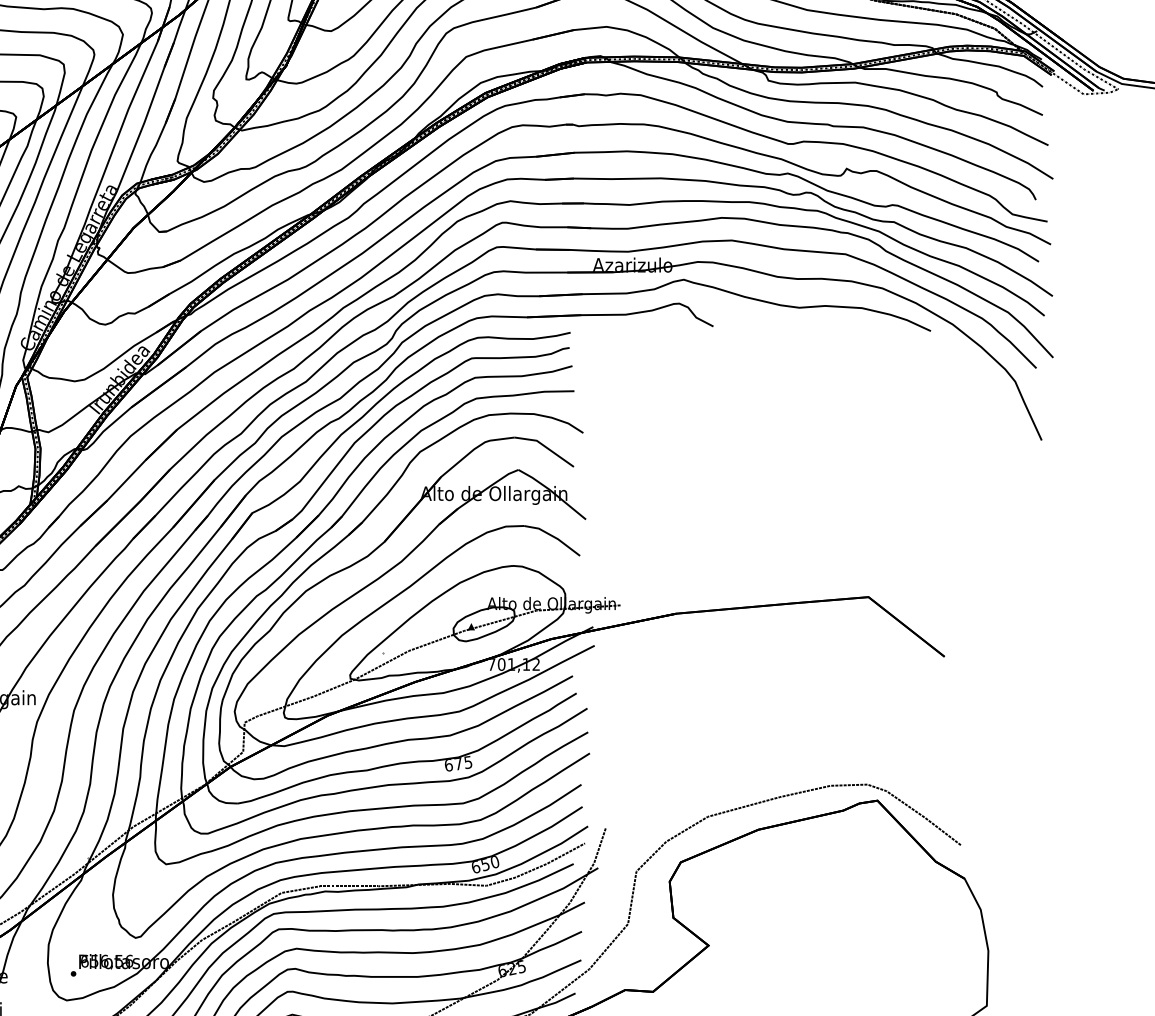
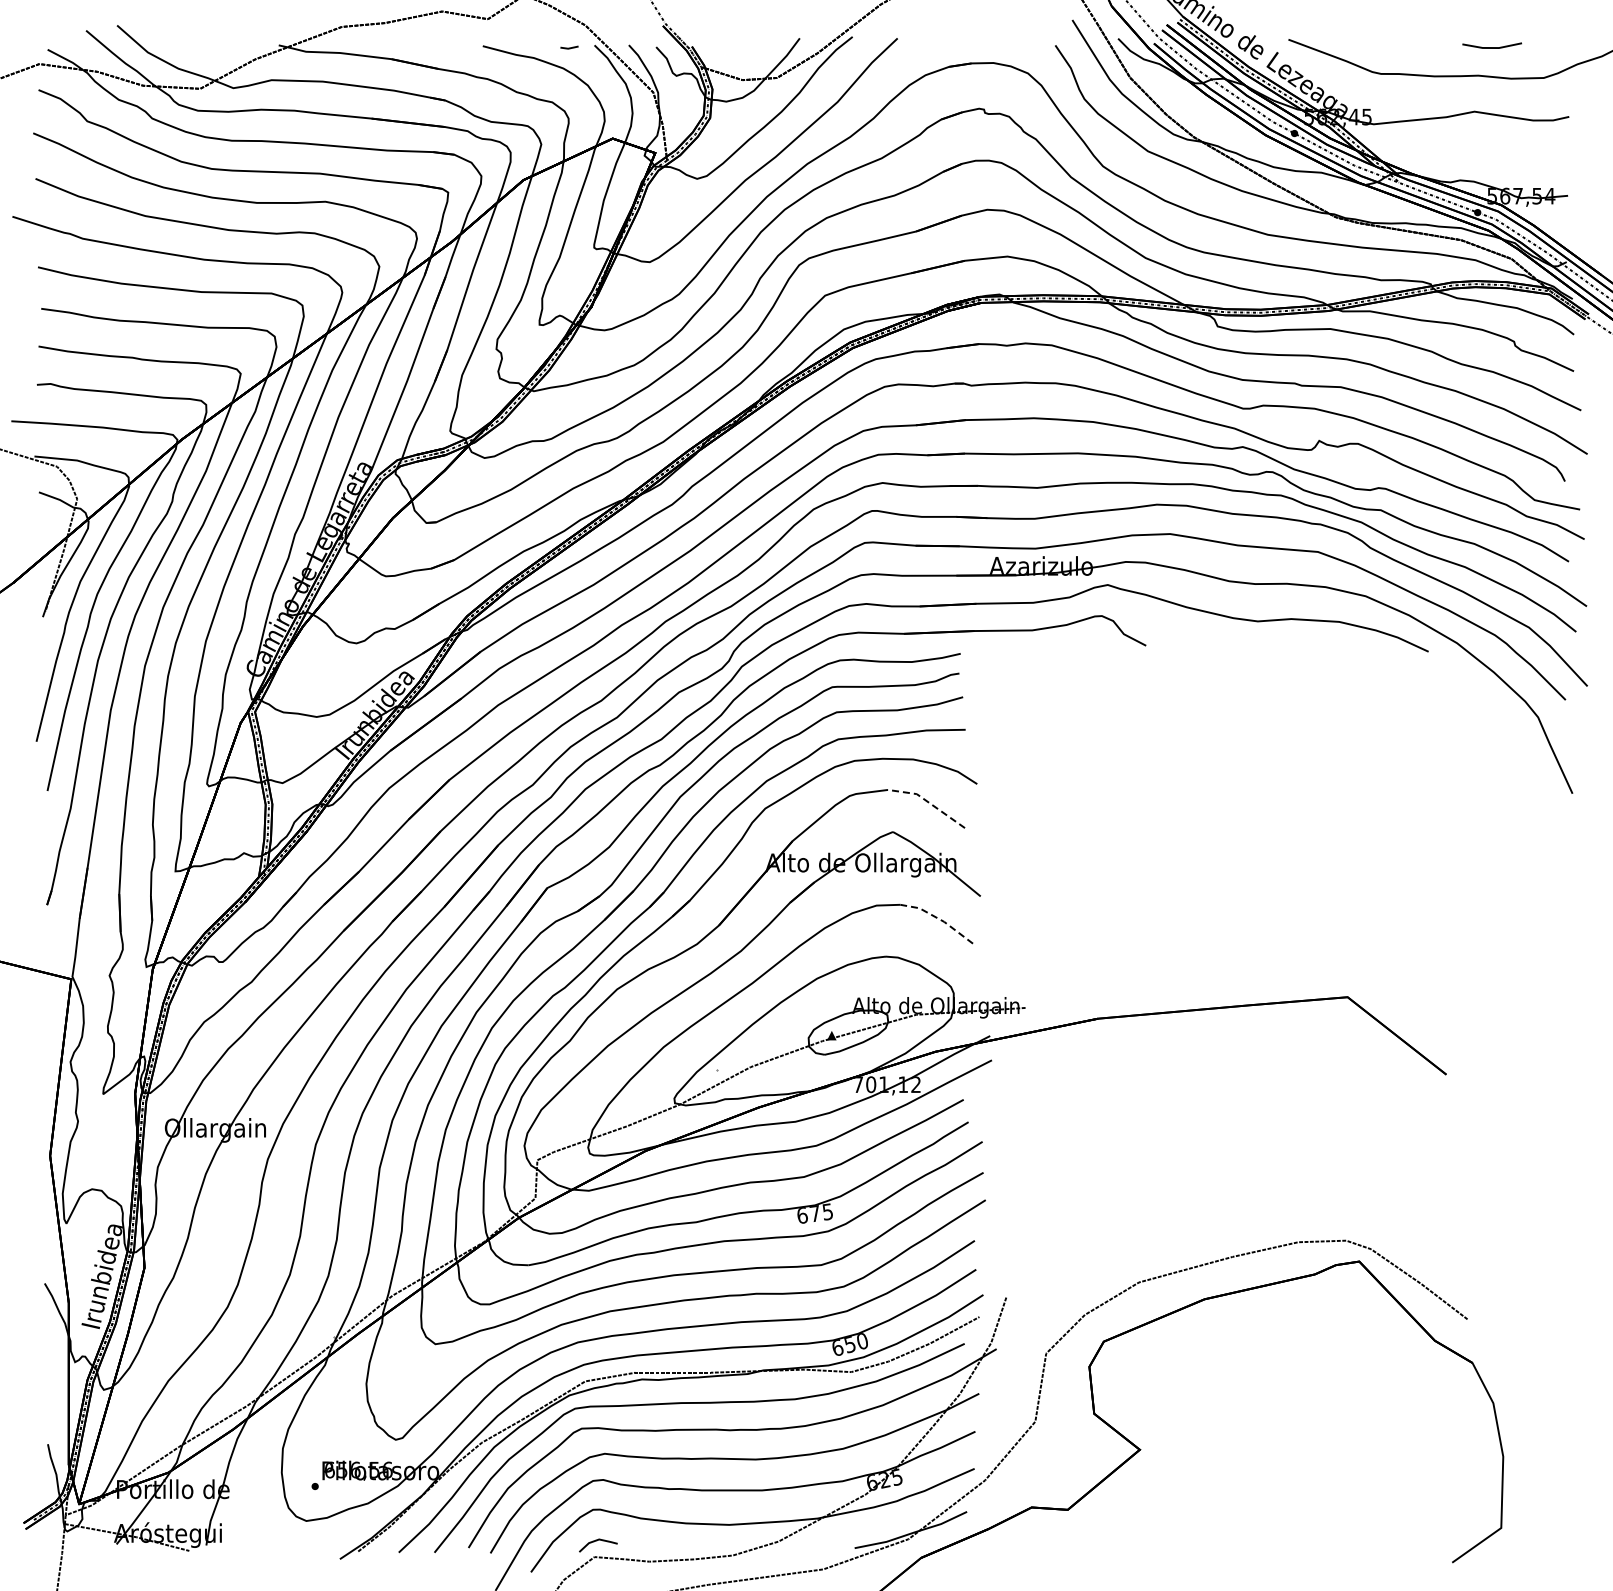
line: (545, 447) -> (928, 802), solid -> dashed
line: (553, 536) -> (938, 918), solid -> dashed

